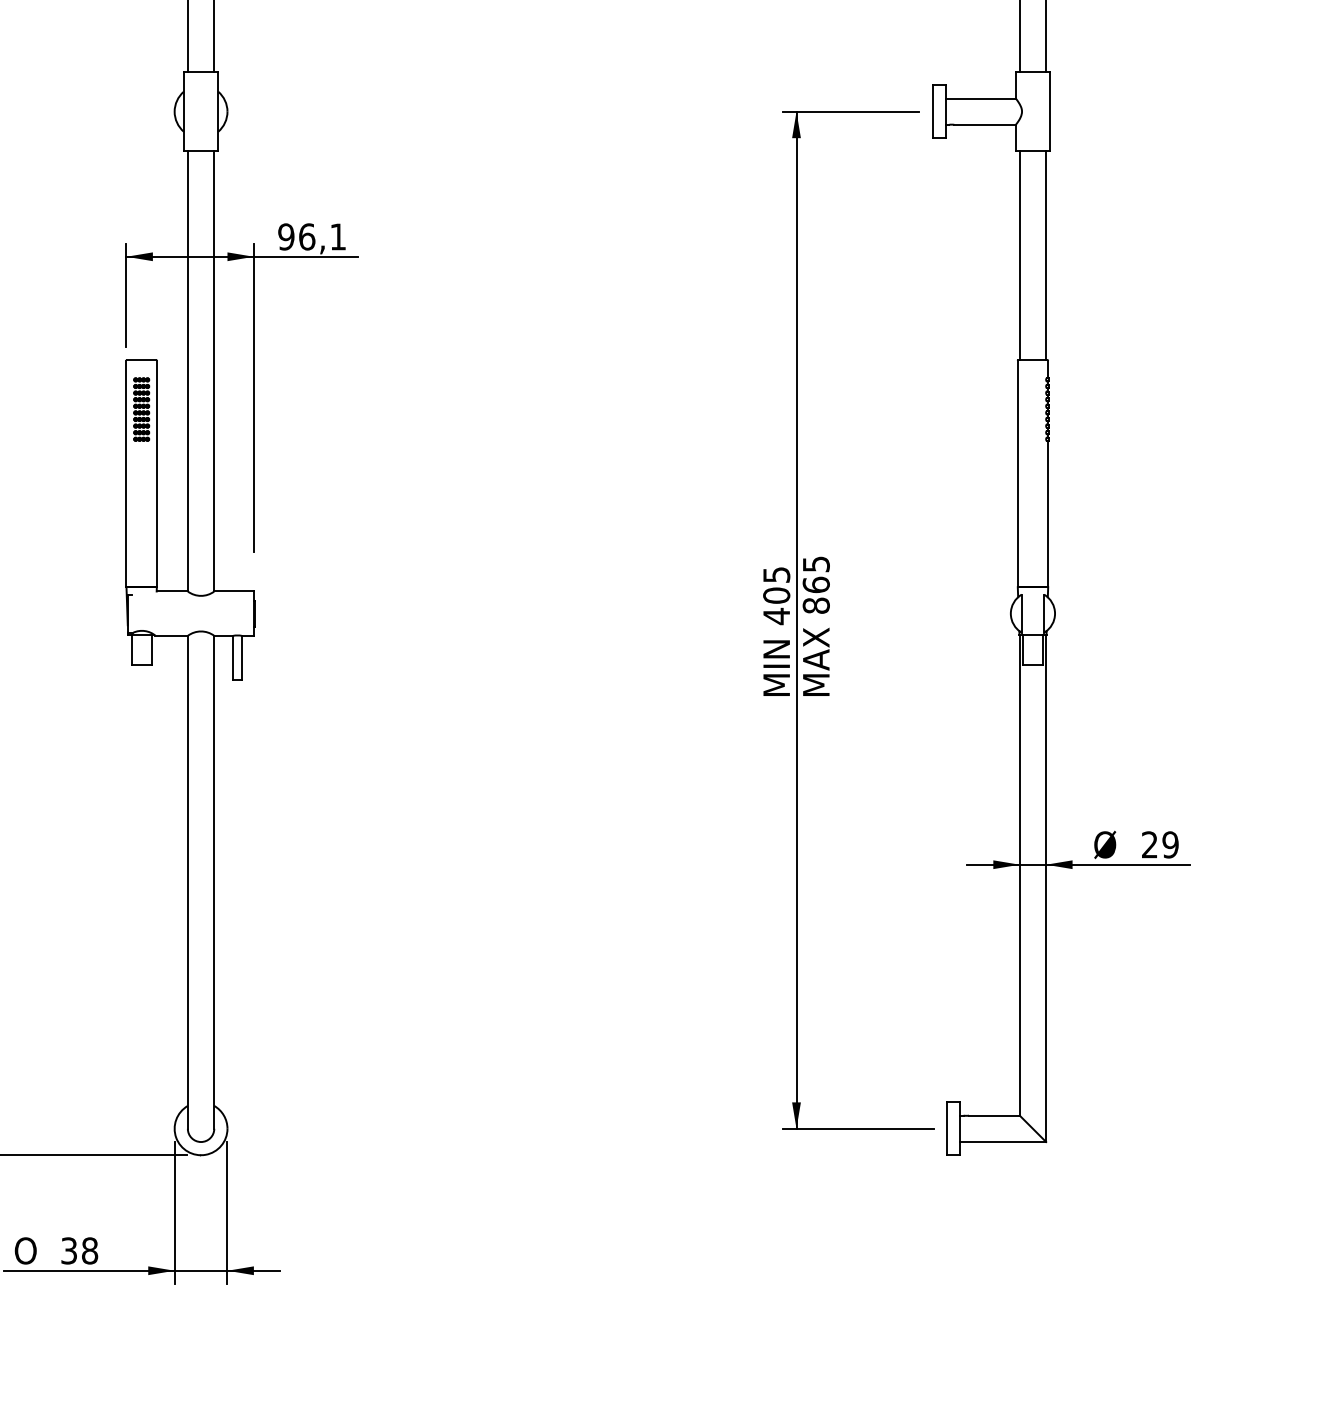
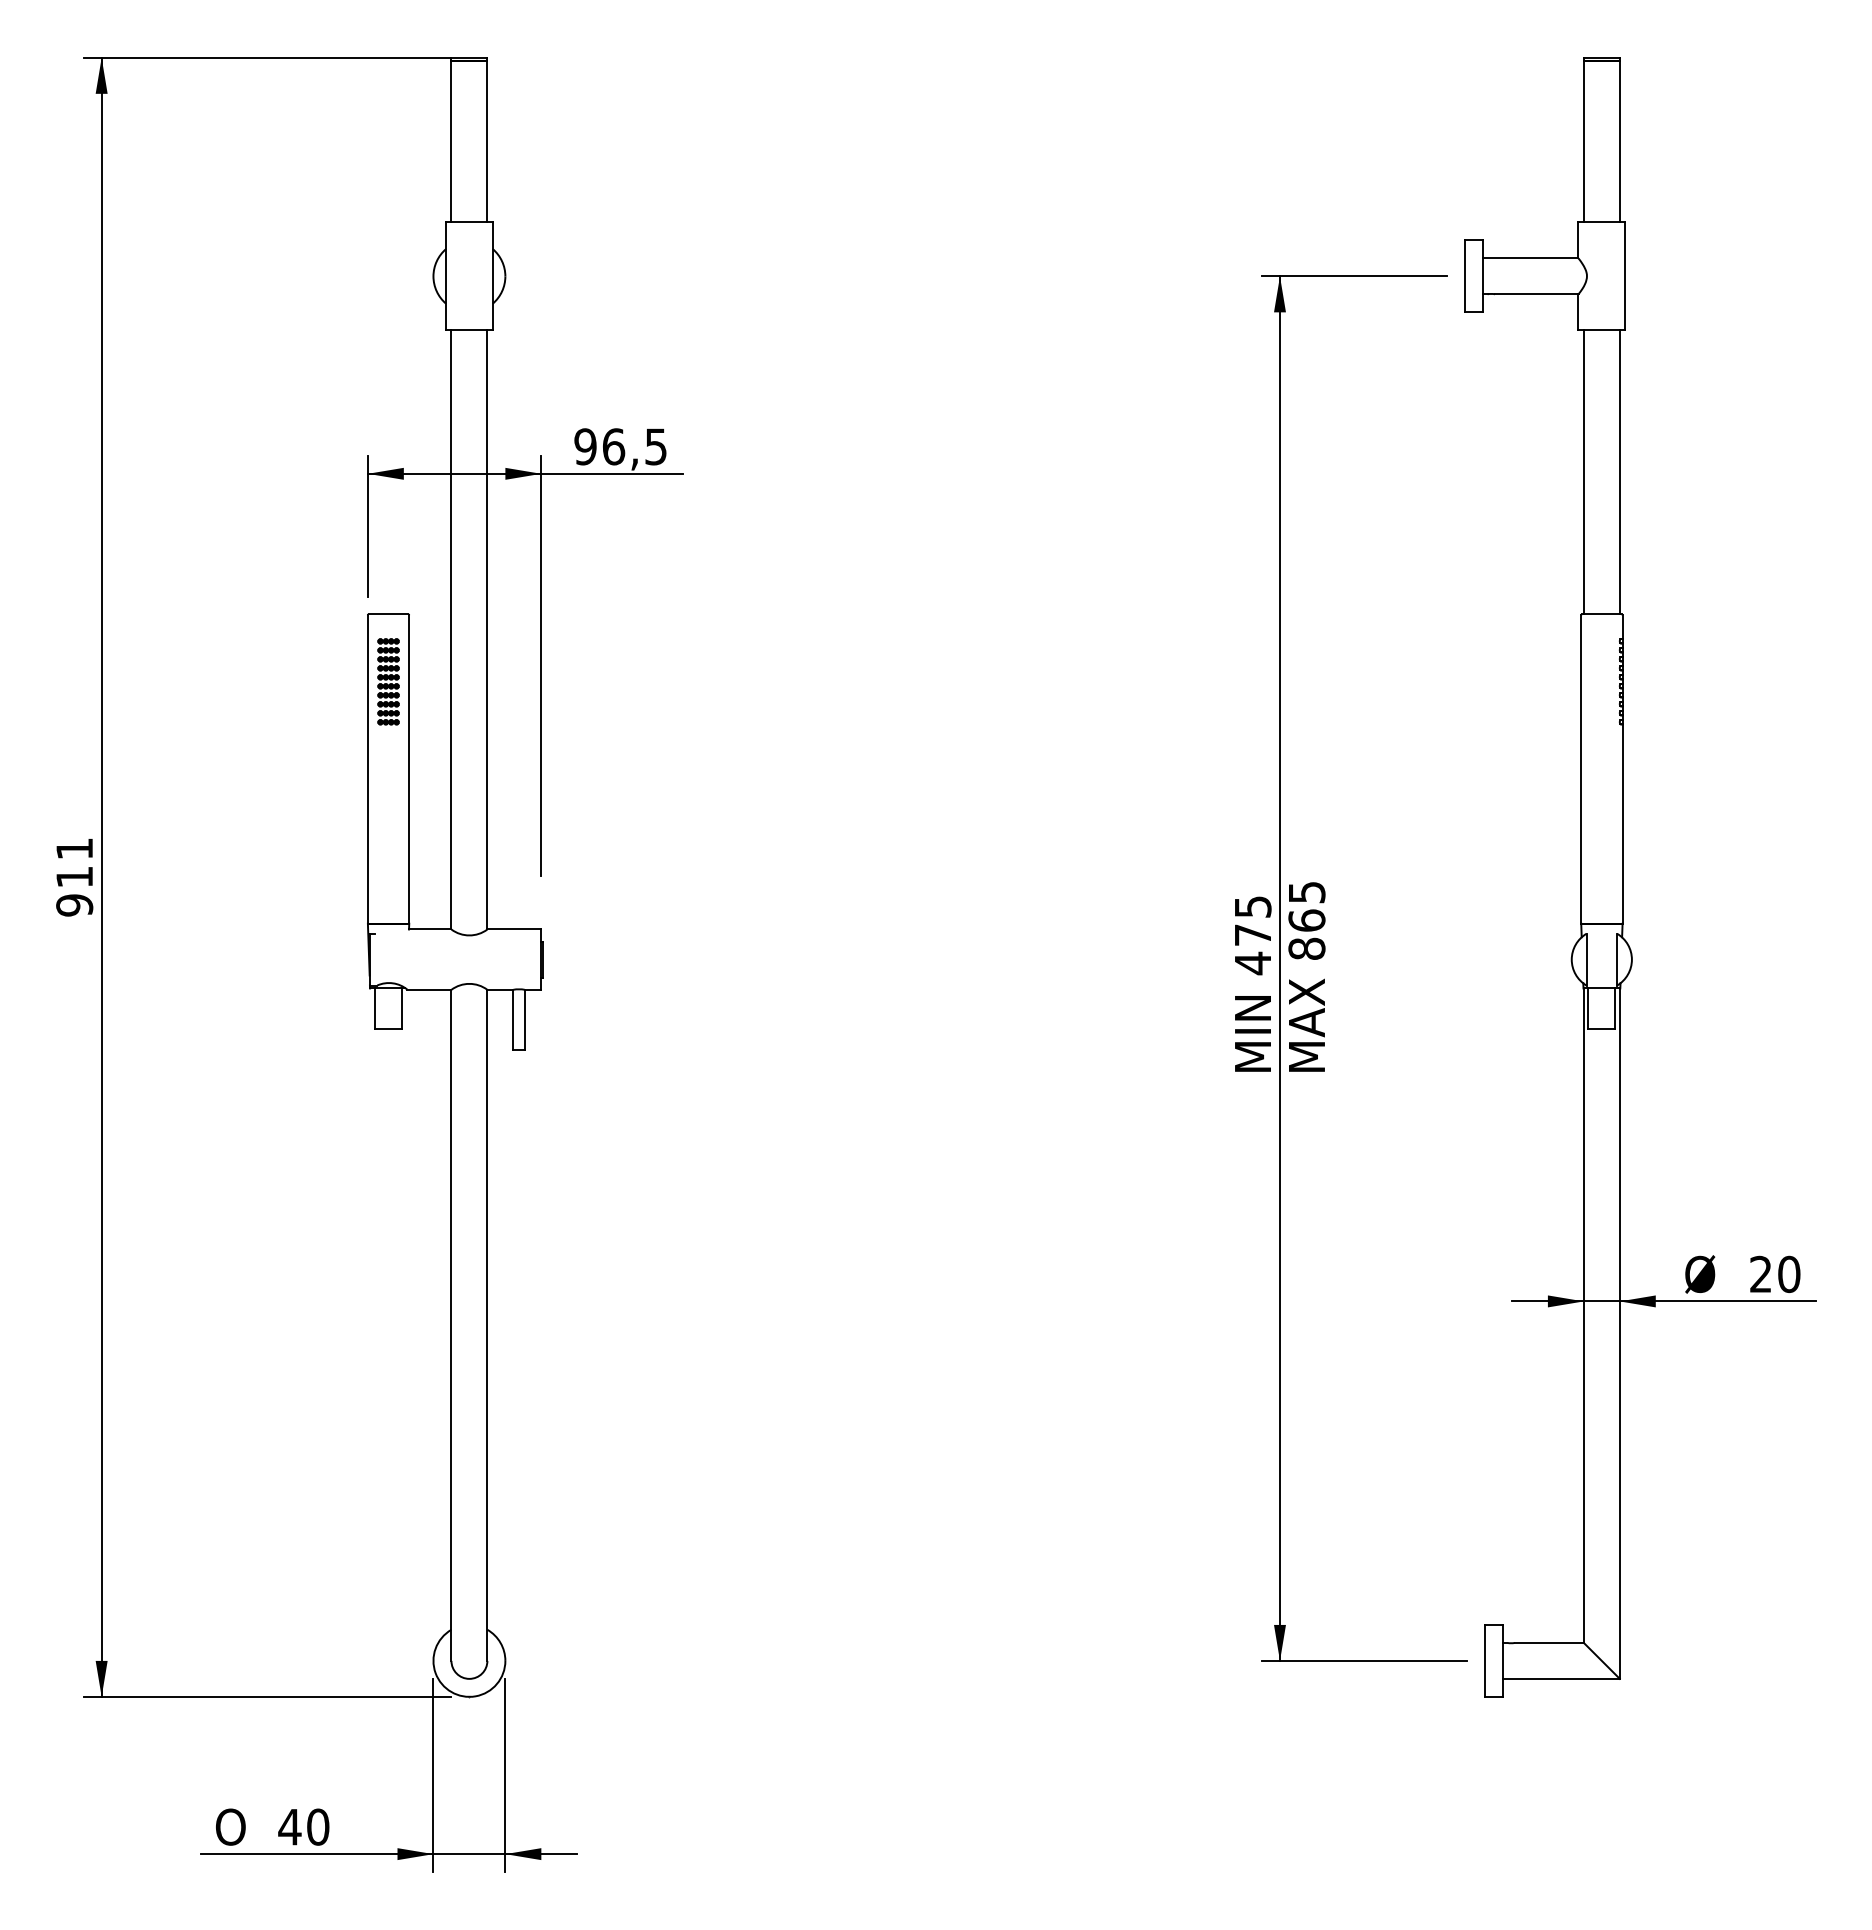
text: (337, 236) -> (655, 446), 96,1 -> 96,5
text: (776, 595) -> (1252, 935), 405 -> 475
text: (1170, 844) -> (1789, 1274), 29 -> 20
text: (79, 1250) -> (303, 1826), 38 -> 40

